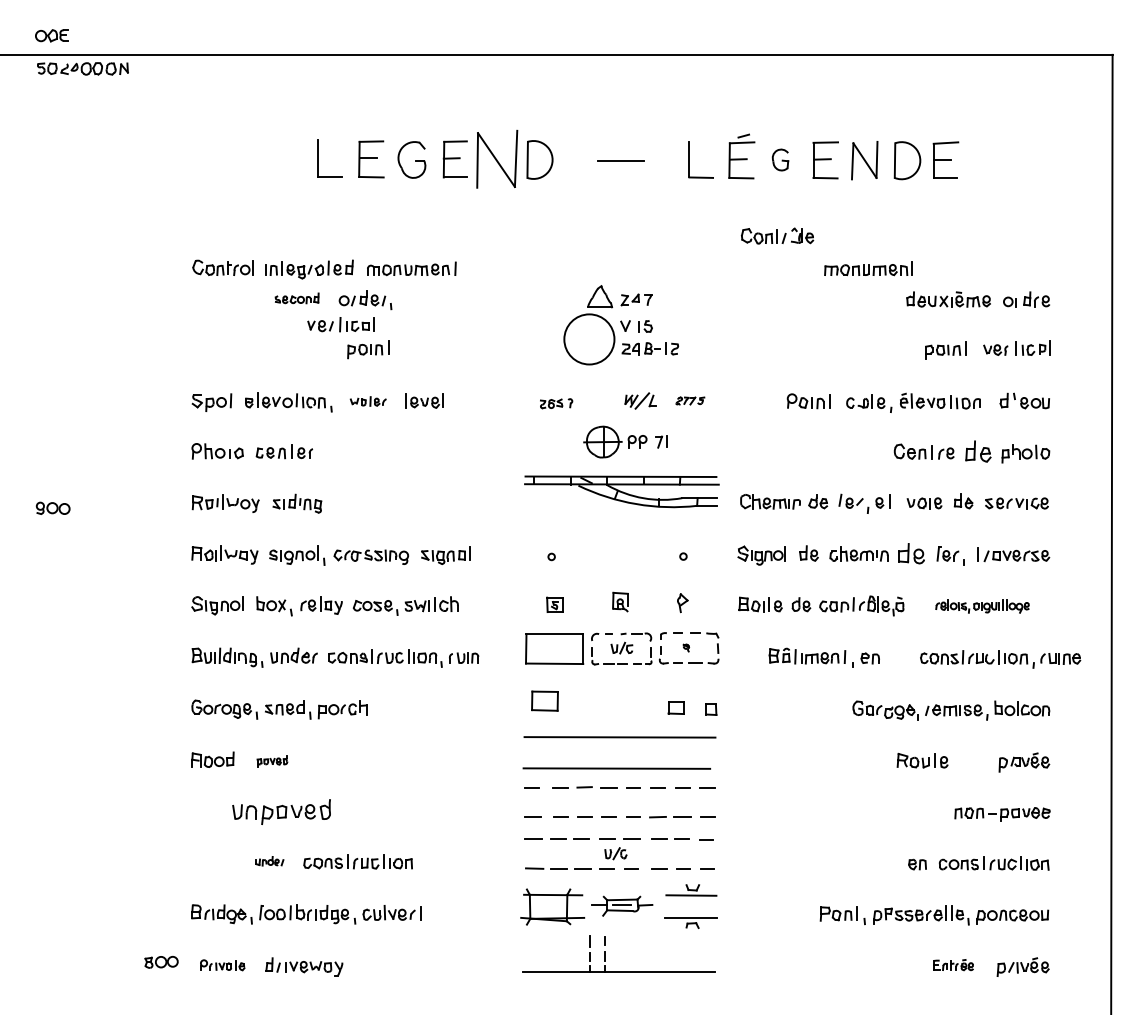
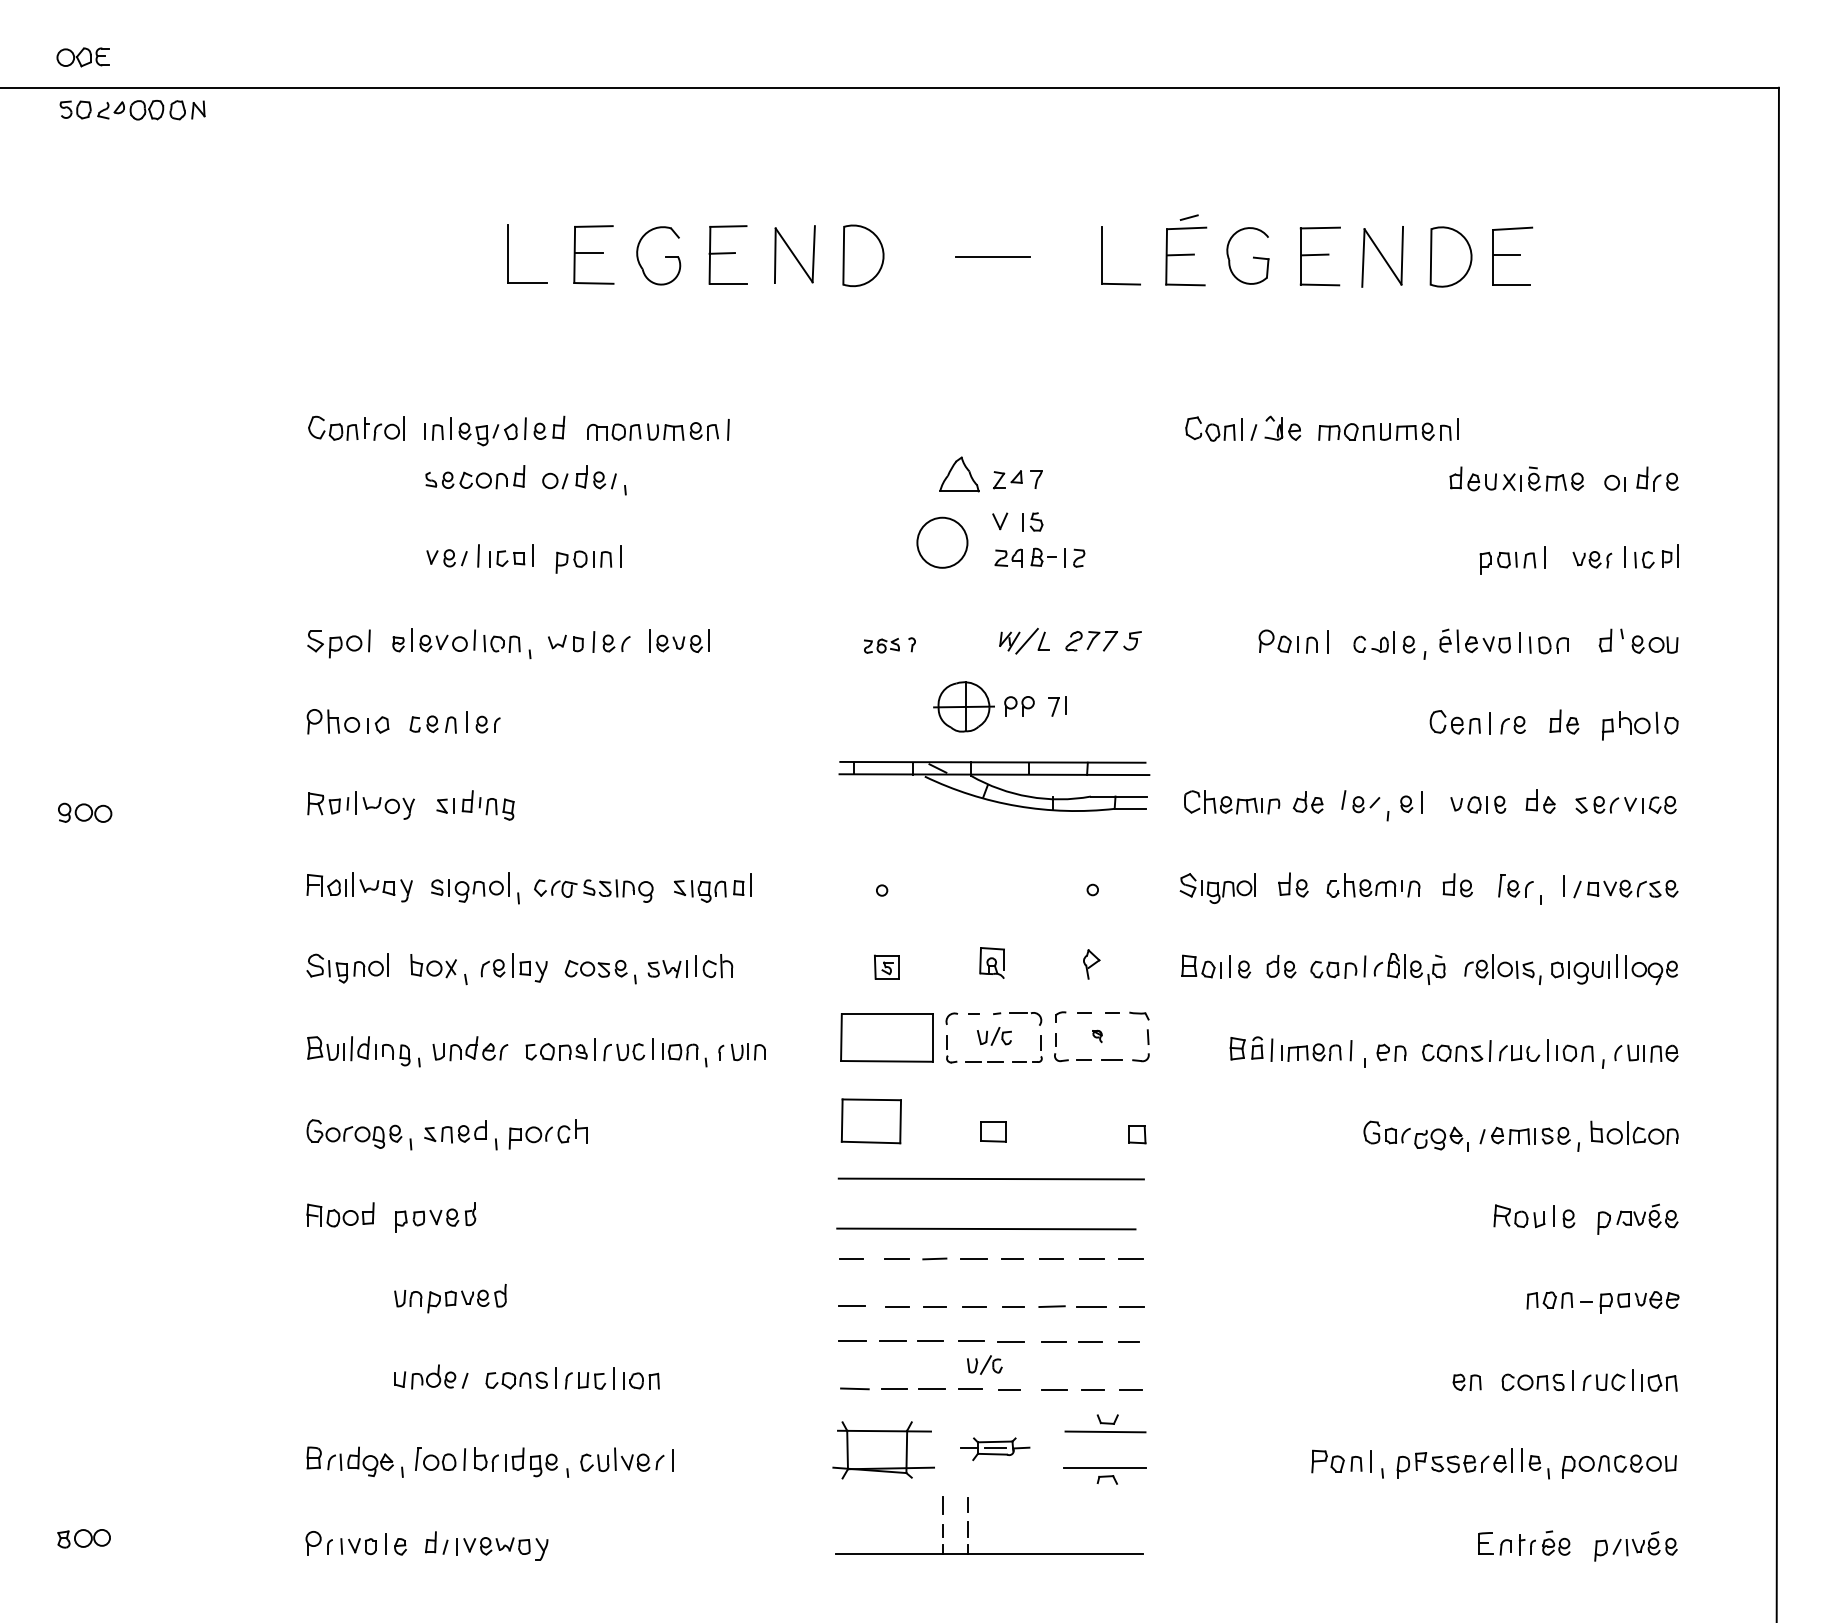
part: (496, 158) -> (793, 253), size x0.62
part: (780, 159) -> (1247, 255), size x1.67
part: (777, 235) -> (1243, 427), moved
part: (296, 298) -> (474, 477), size x1.43
part: (340, 324) -> (478, 555), moved
circle: (589, 339) -> (942, 542), size x0.62
part: (690, 400) -> (1104, 640), size x1.67
part: (368, 401) -> (589, 642), size x1.43
part: (978, 451) -> (1564, 721), size x0.71
part: (911, 553) -> (1457, 885), size x0.71
part: (982, 606) -> (1570, 969), size x1.43
part: (1000, 659) -> (1550, 1054), moved
part: (544, 700) -> (870, 1120), size x1.43
part: (675, 707) -> (992, 1131), moved
part: (922, 760) -> (1534, 1216), moved
part: (272, 761) -> (435, 1217), size x1.67
part: (281, 812) -> (450, 1299), size x0.71
part: (269, 861) -> (430, 1377), size x1.67
part: (622, 906) -> (995, 1449), size x0.71
part: (161, 962) -> (83, 1538), moved
part: (953, 964) -> (1524, 1542), size x1.43
part: (222, 965) -> (355, 1543), size x1.43

